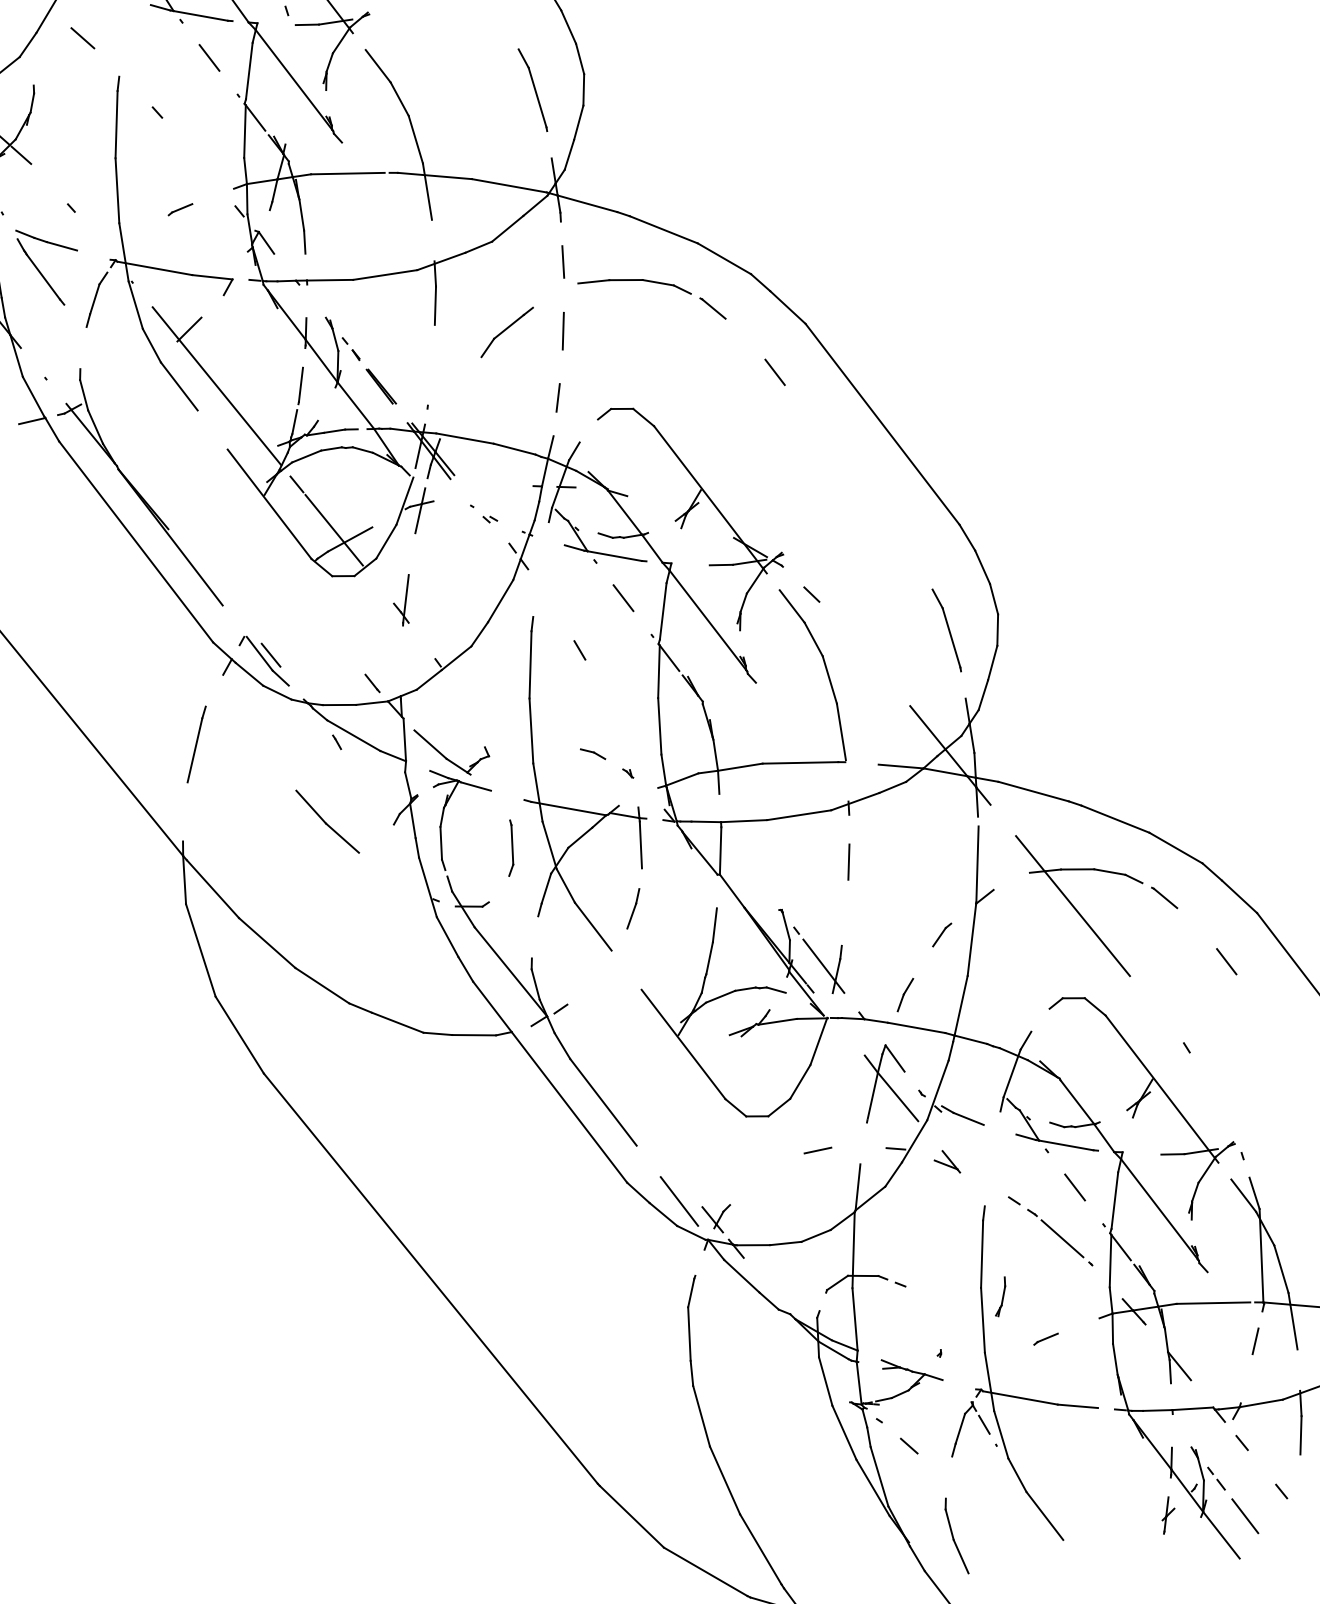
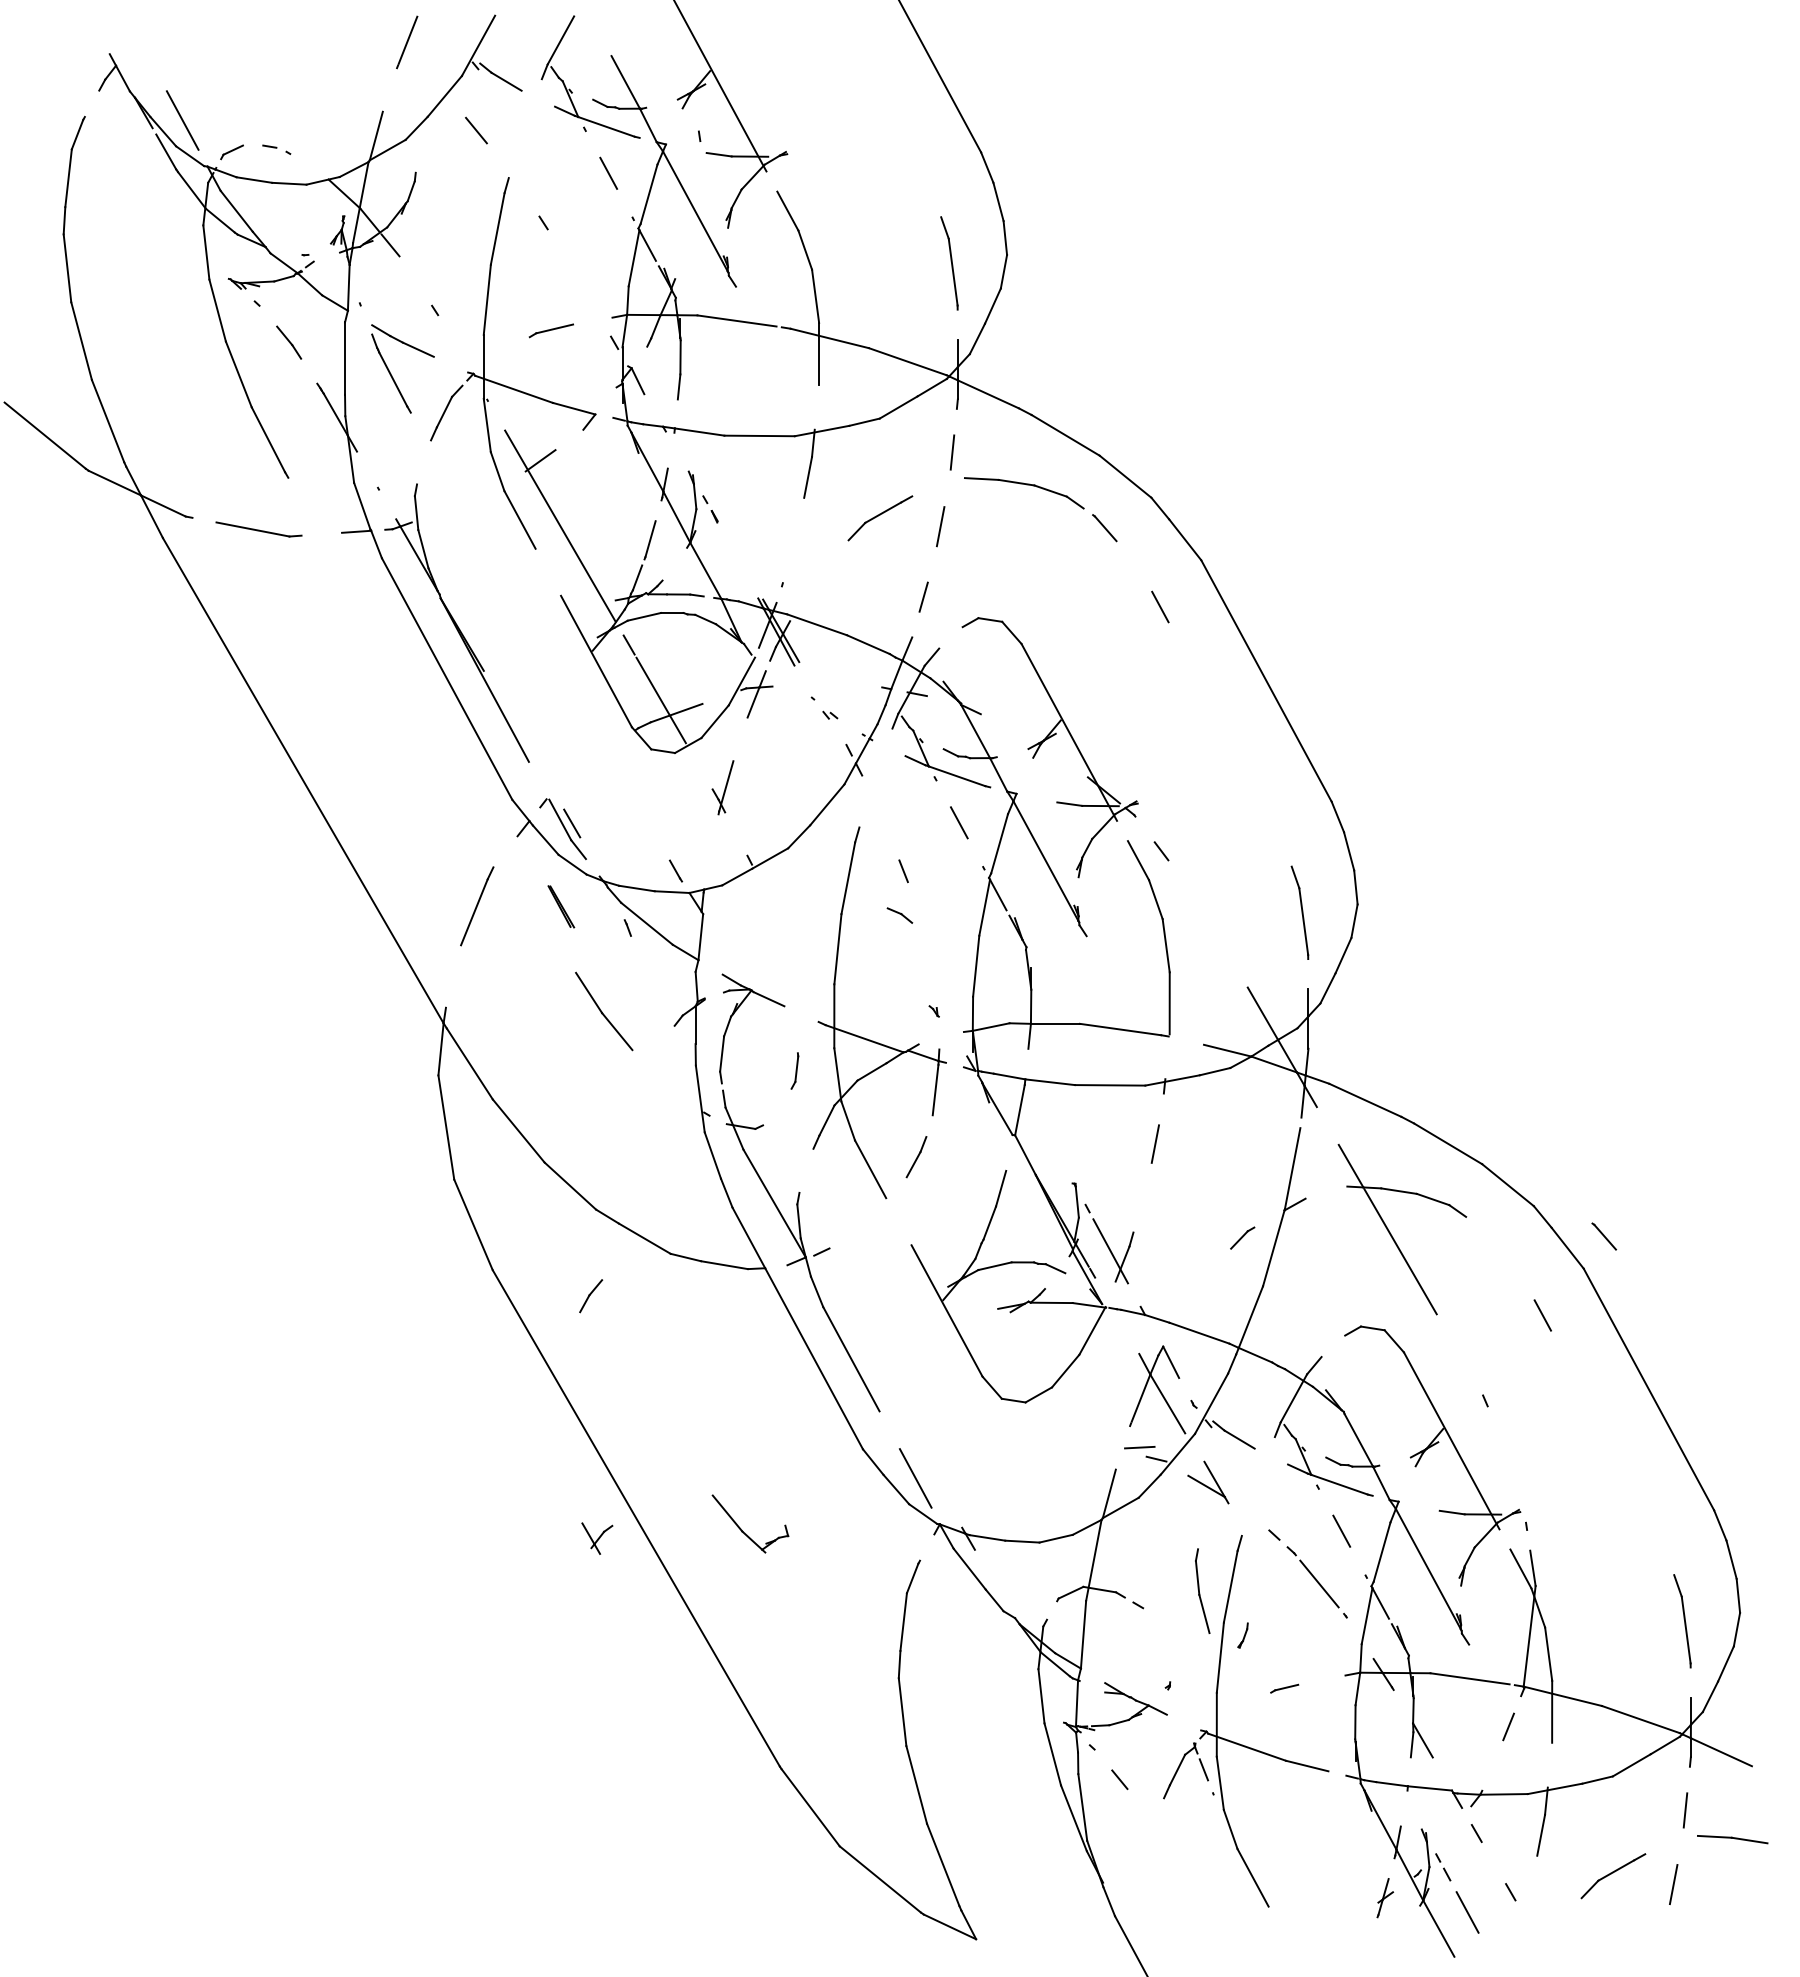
part: (180, 209) -> (551, 330), size x1.6
part: (381, 386) -> (561, 906), moved
part: (592, 754) -> (899, 915), moved
part: (445, 756) -> (741, 1528), moved
part: (509, 847) -> (794, 1070), size x0.6
line: (1164, 897) -> (1604, 1236), moved
part: (905, 995) -> (591, 1296), moved
line: (817, 1150) -> (1139, 1447), moved
part: (946, 1162) -> (1208, 1482), size x1.6
part: (718, 1218) -> (597, 1538), moved
part: (999, 1296) -> (1242, 1635), size x0.6
part: (955, 1535) -> (1202, 1590), moved

